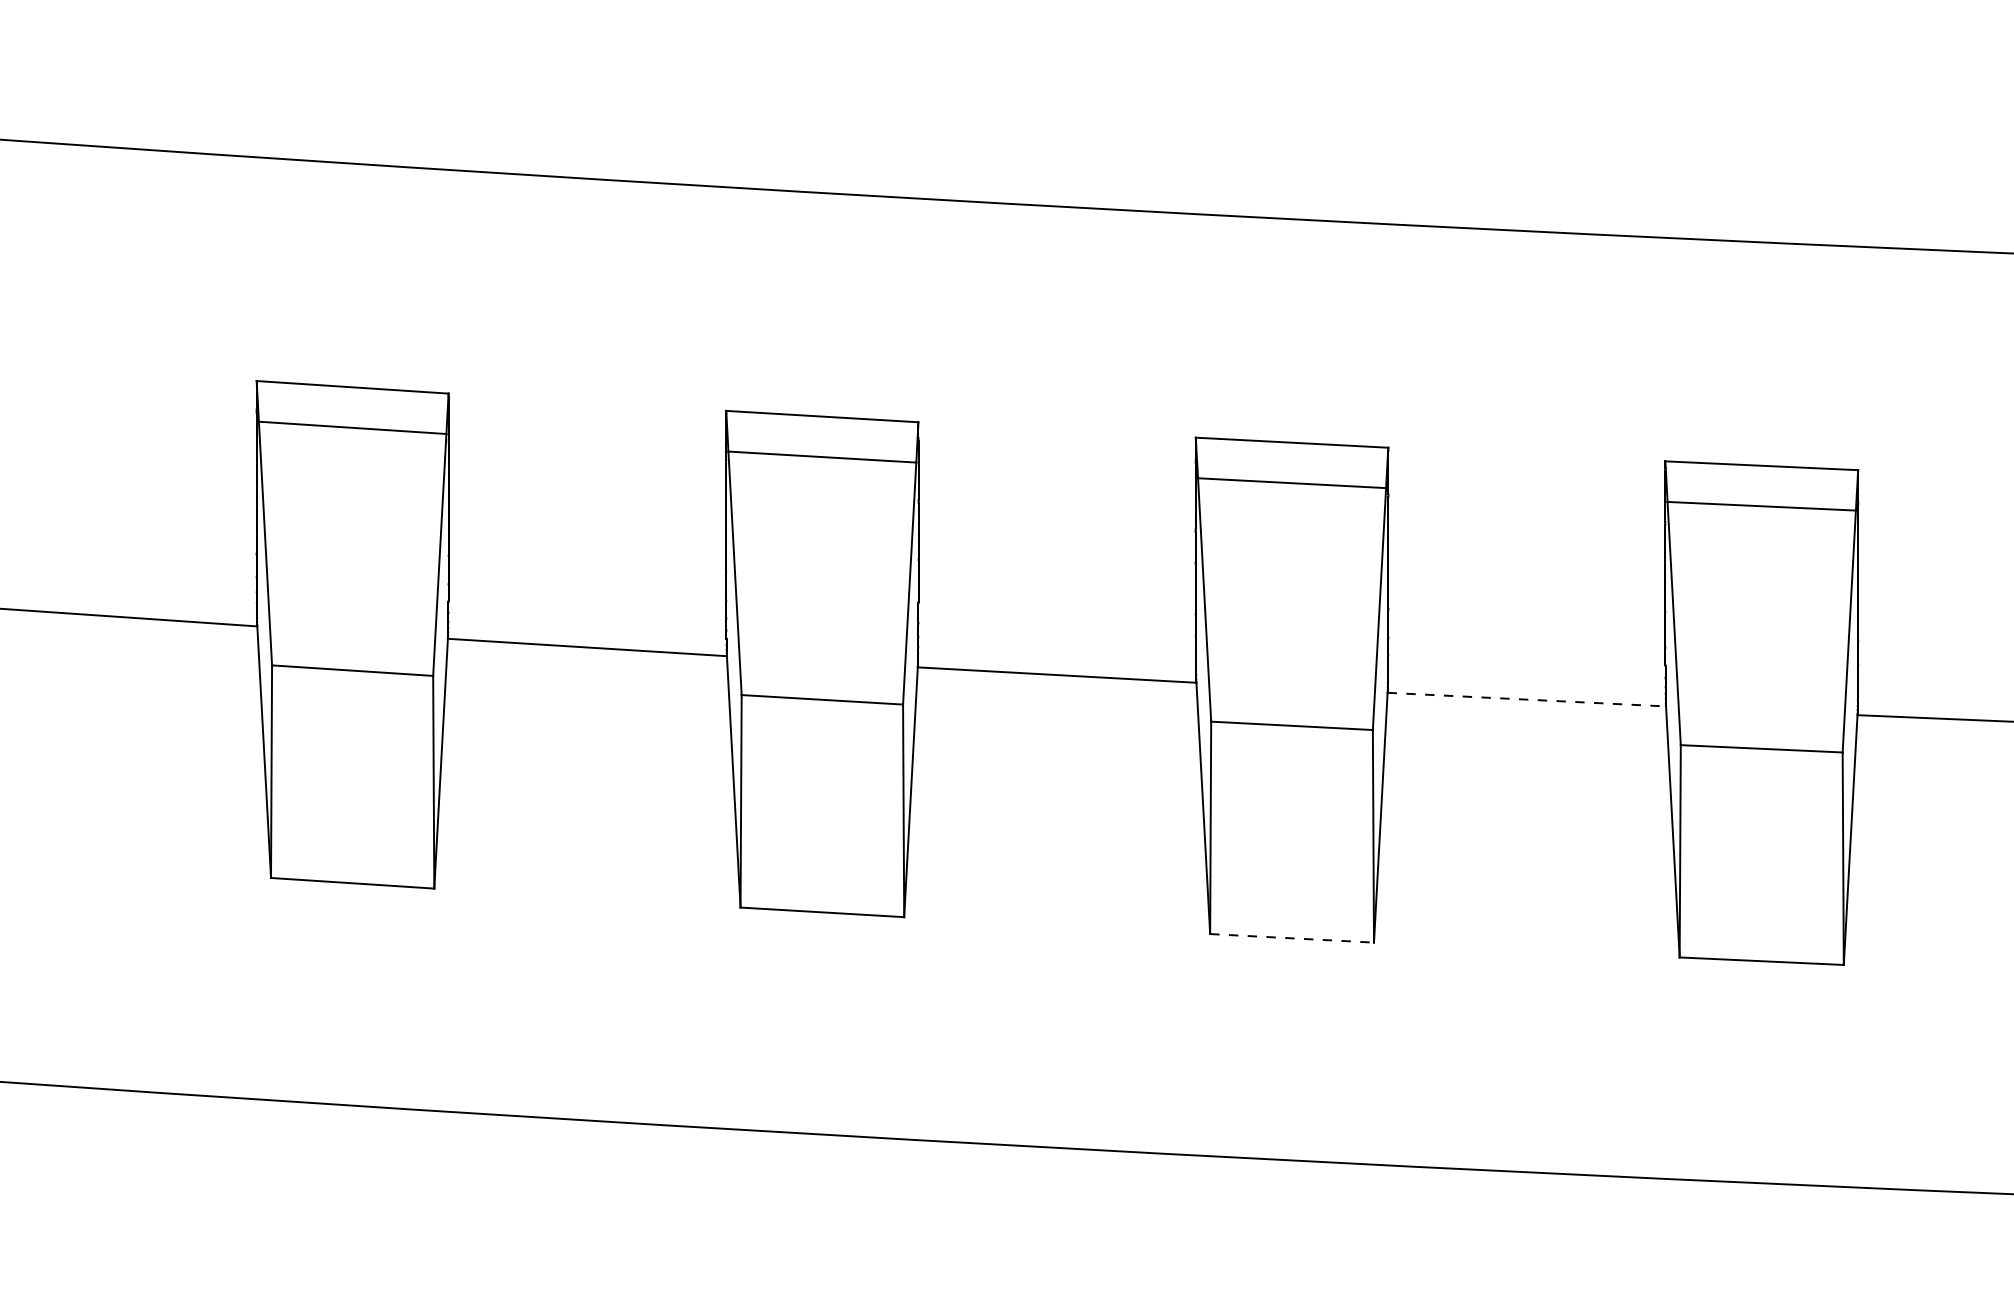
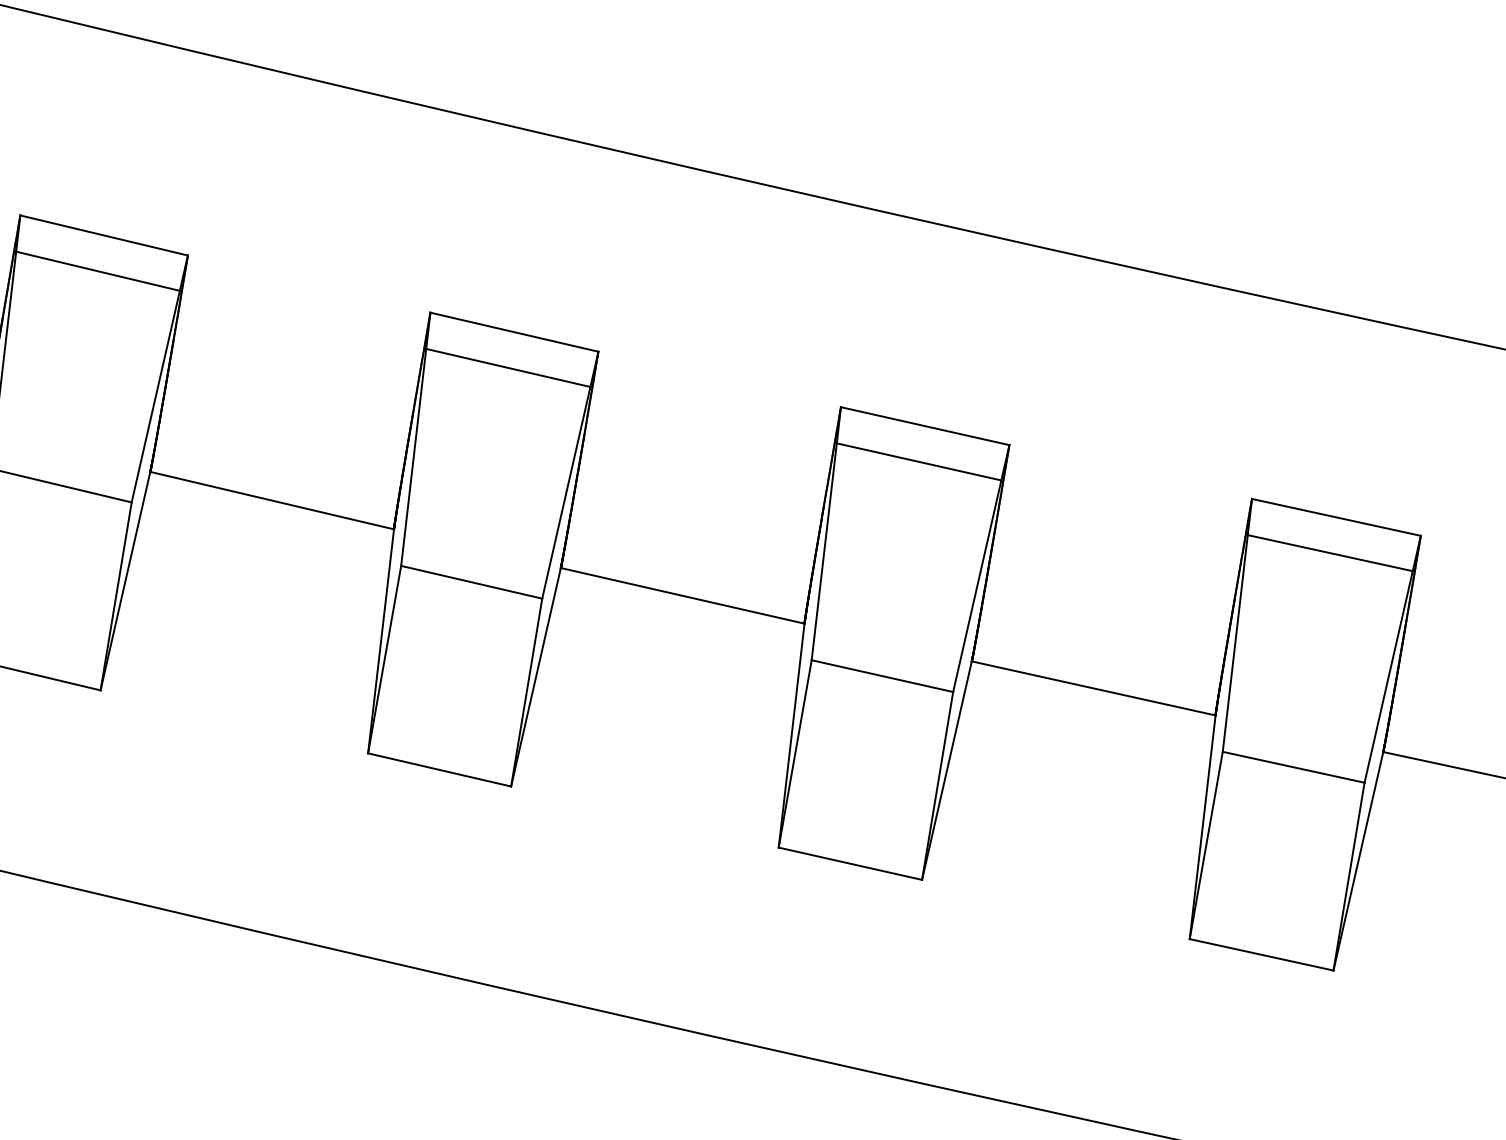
line: (1527, 699) -> (1094, 688), dashed -> solid
line: (1292, 938) -> (850, 863), dashed -> solid

